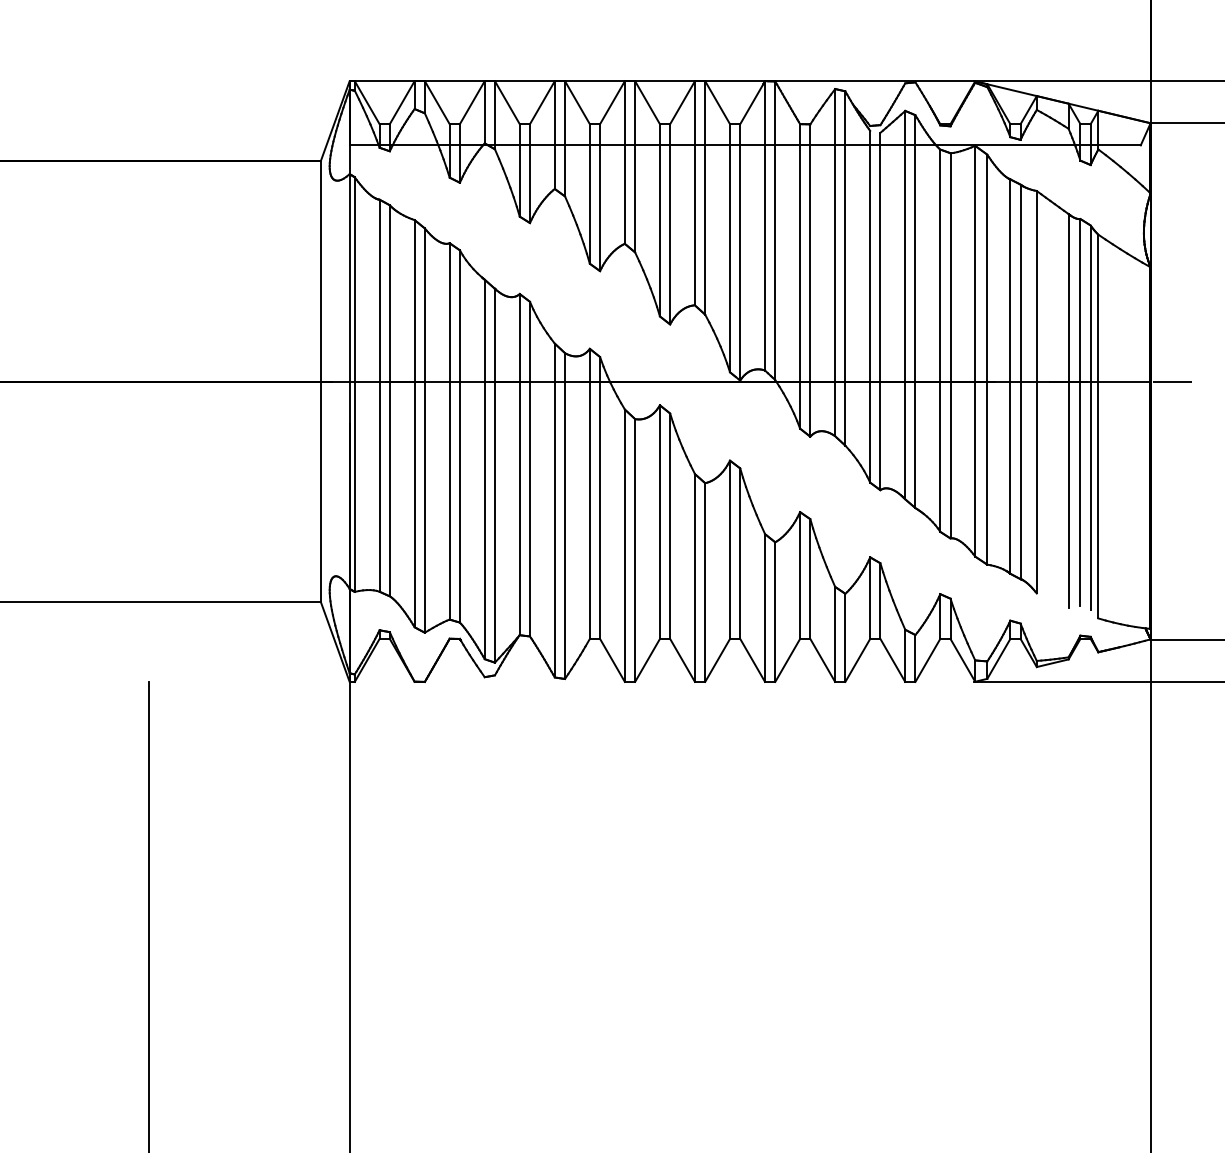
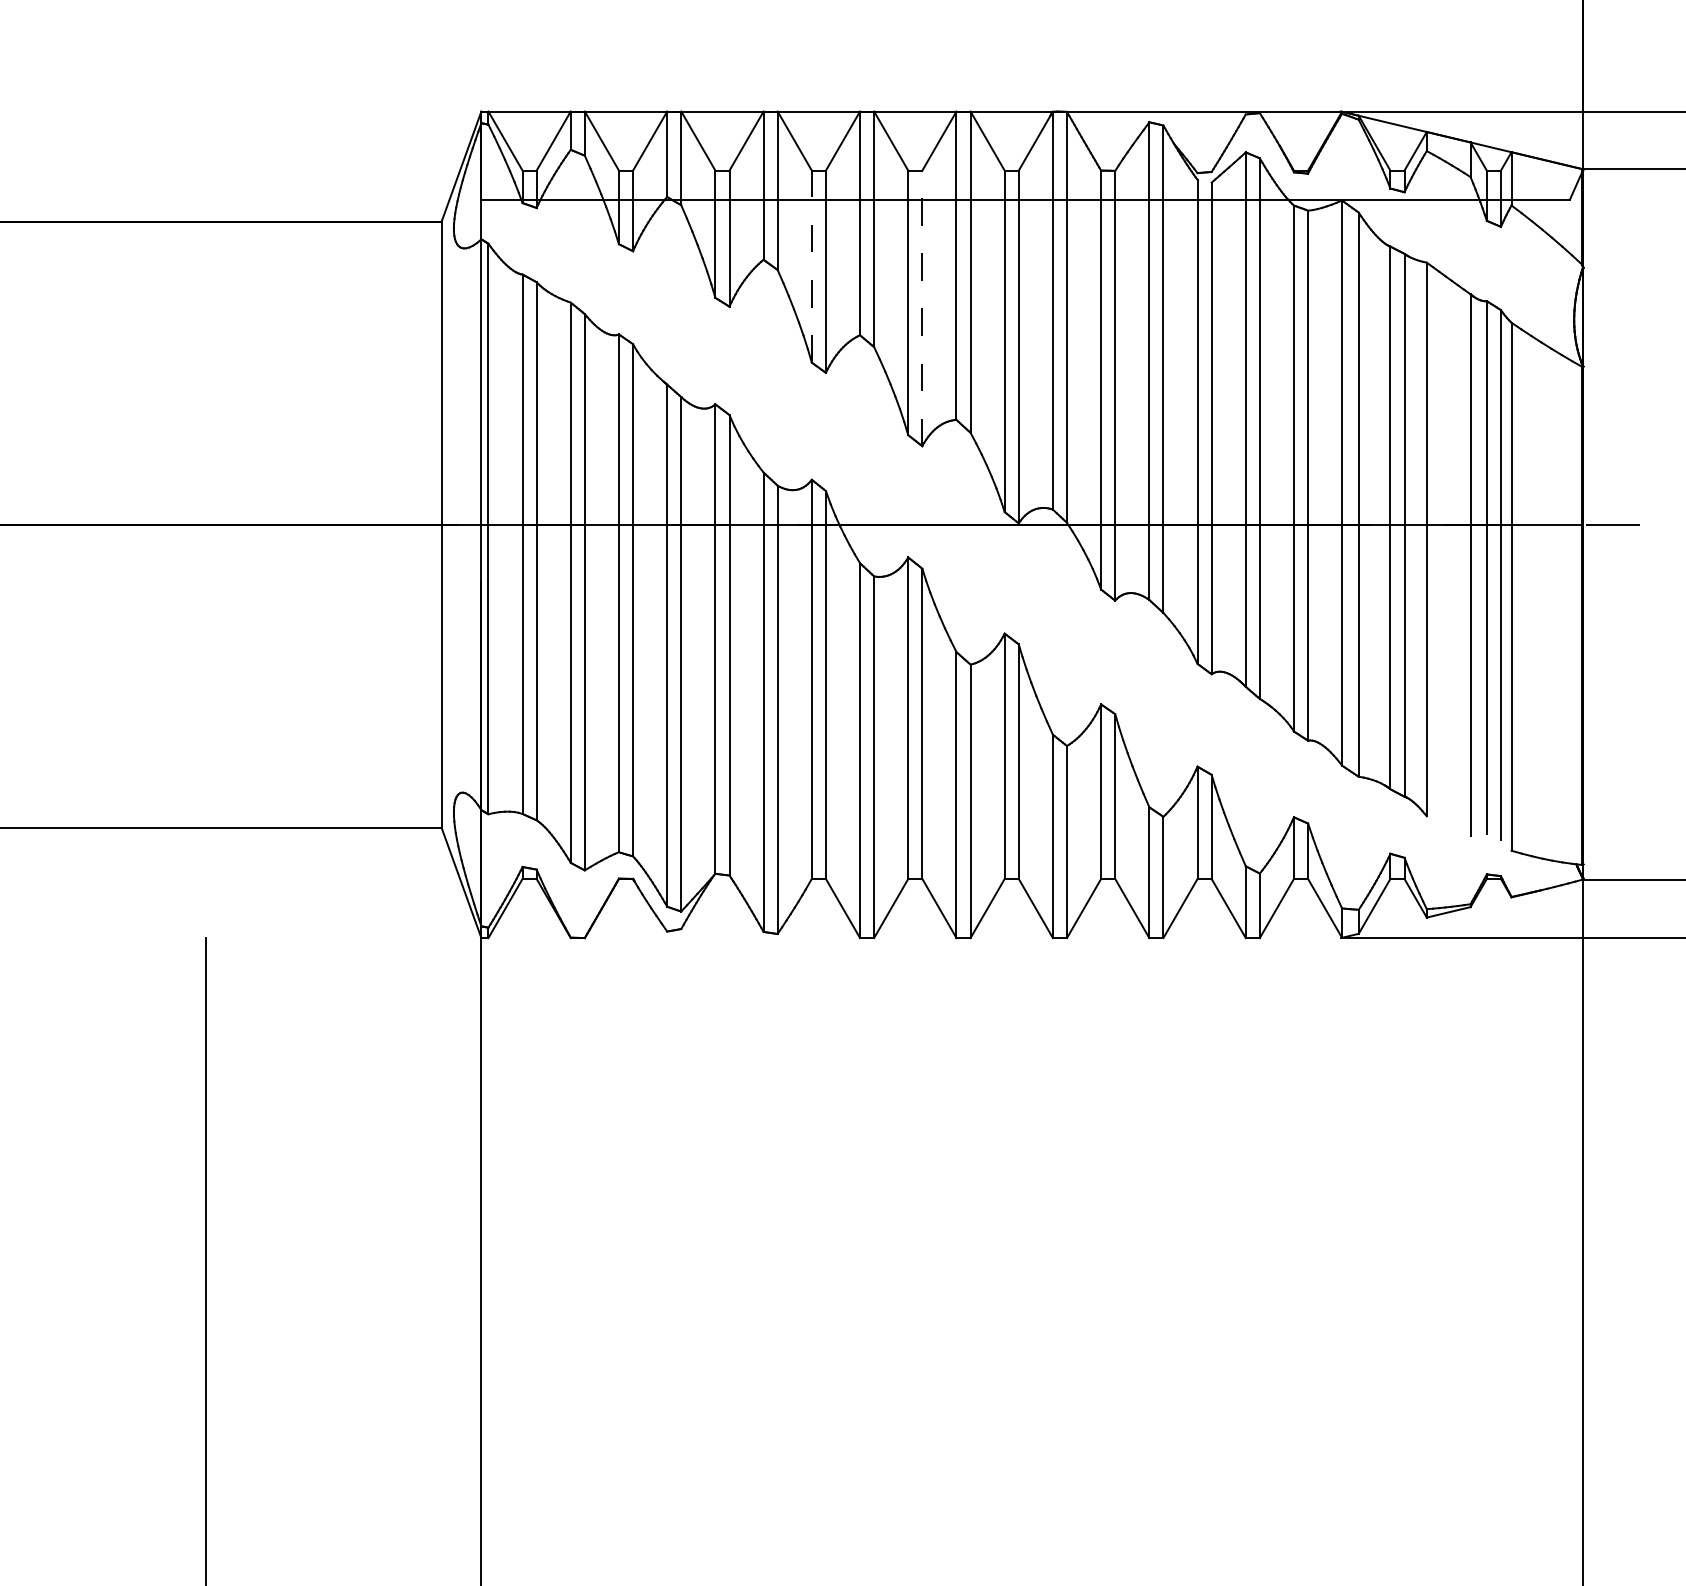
line: (589, 193) -> (811, 266), solid -> dashed
line: (670, 224) -> (922, 308), solid -> dashed

